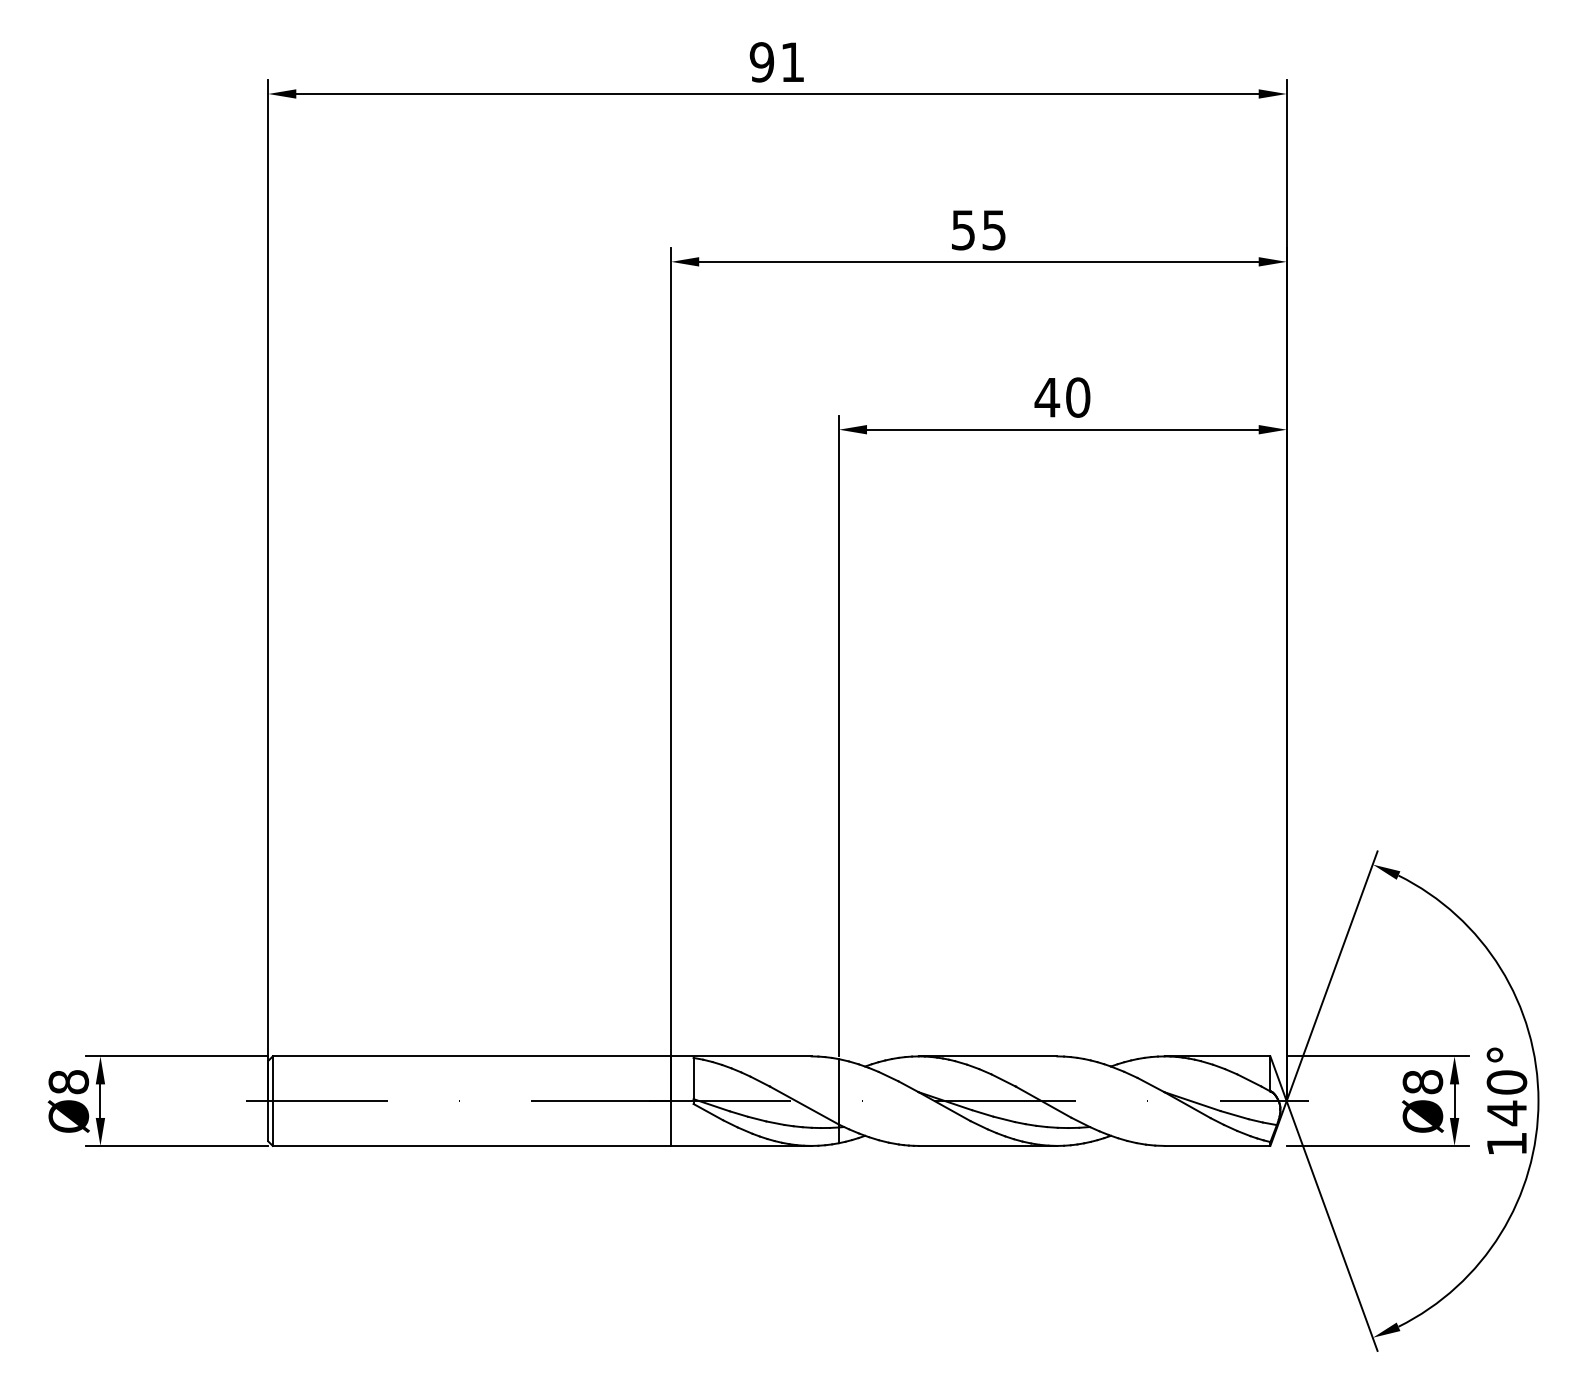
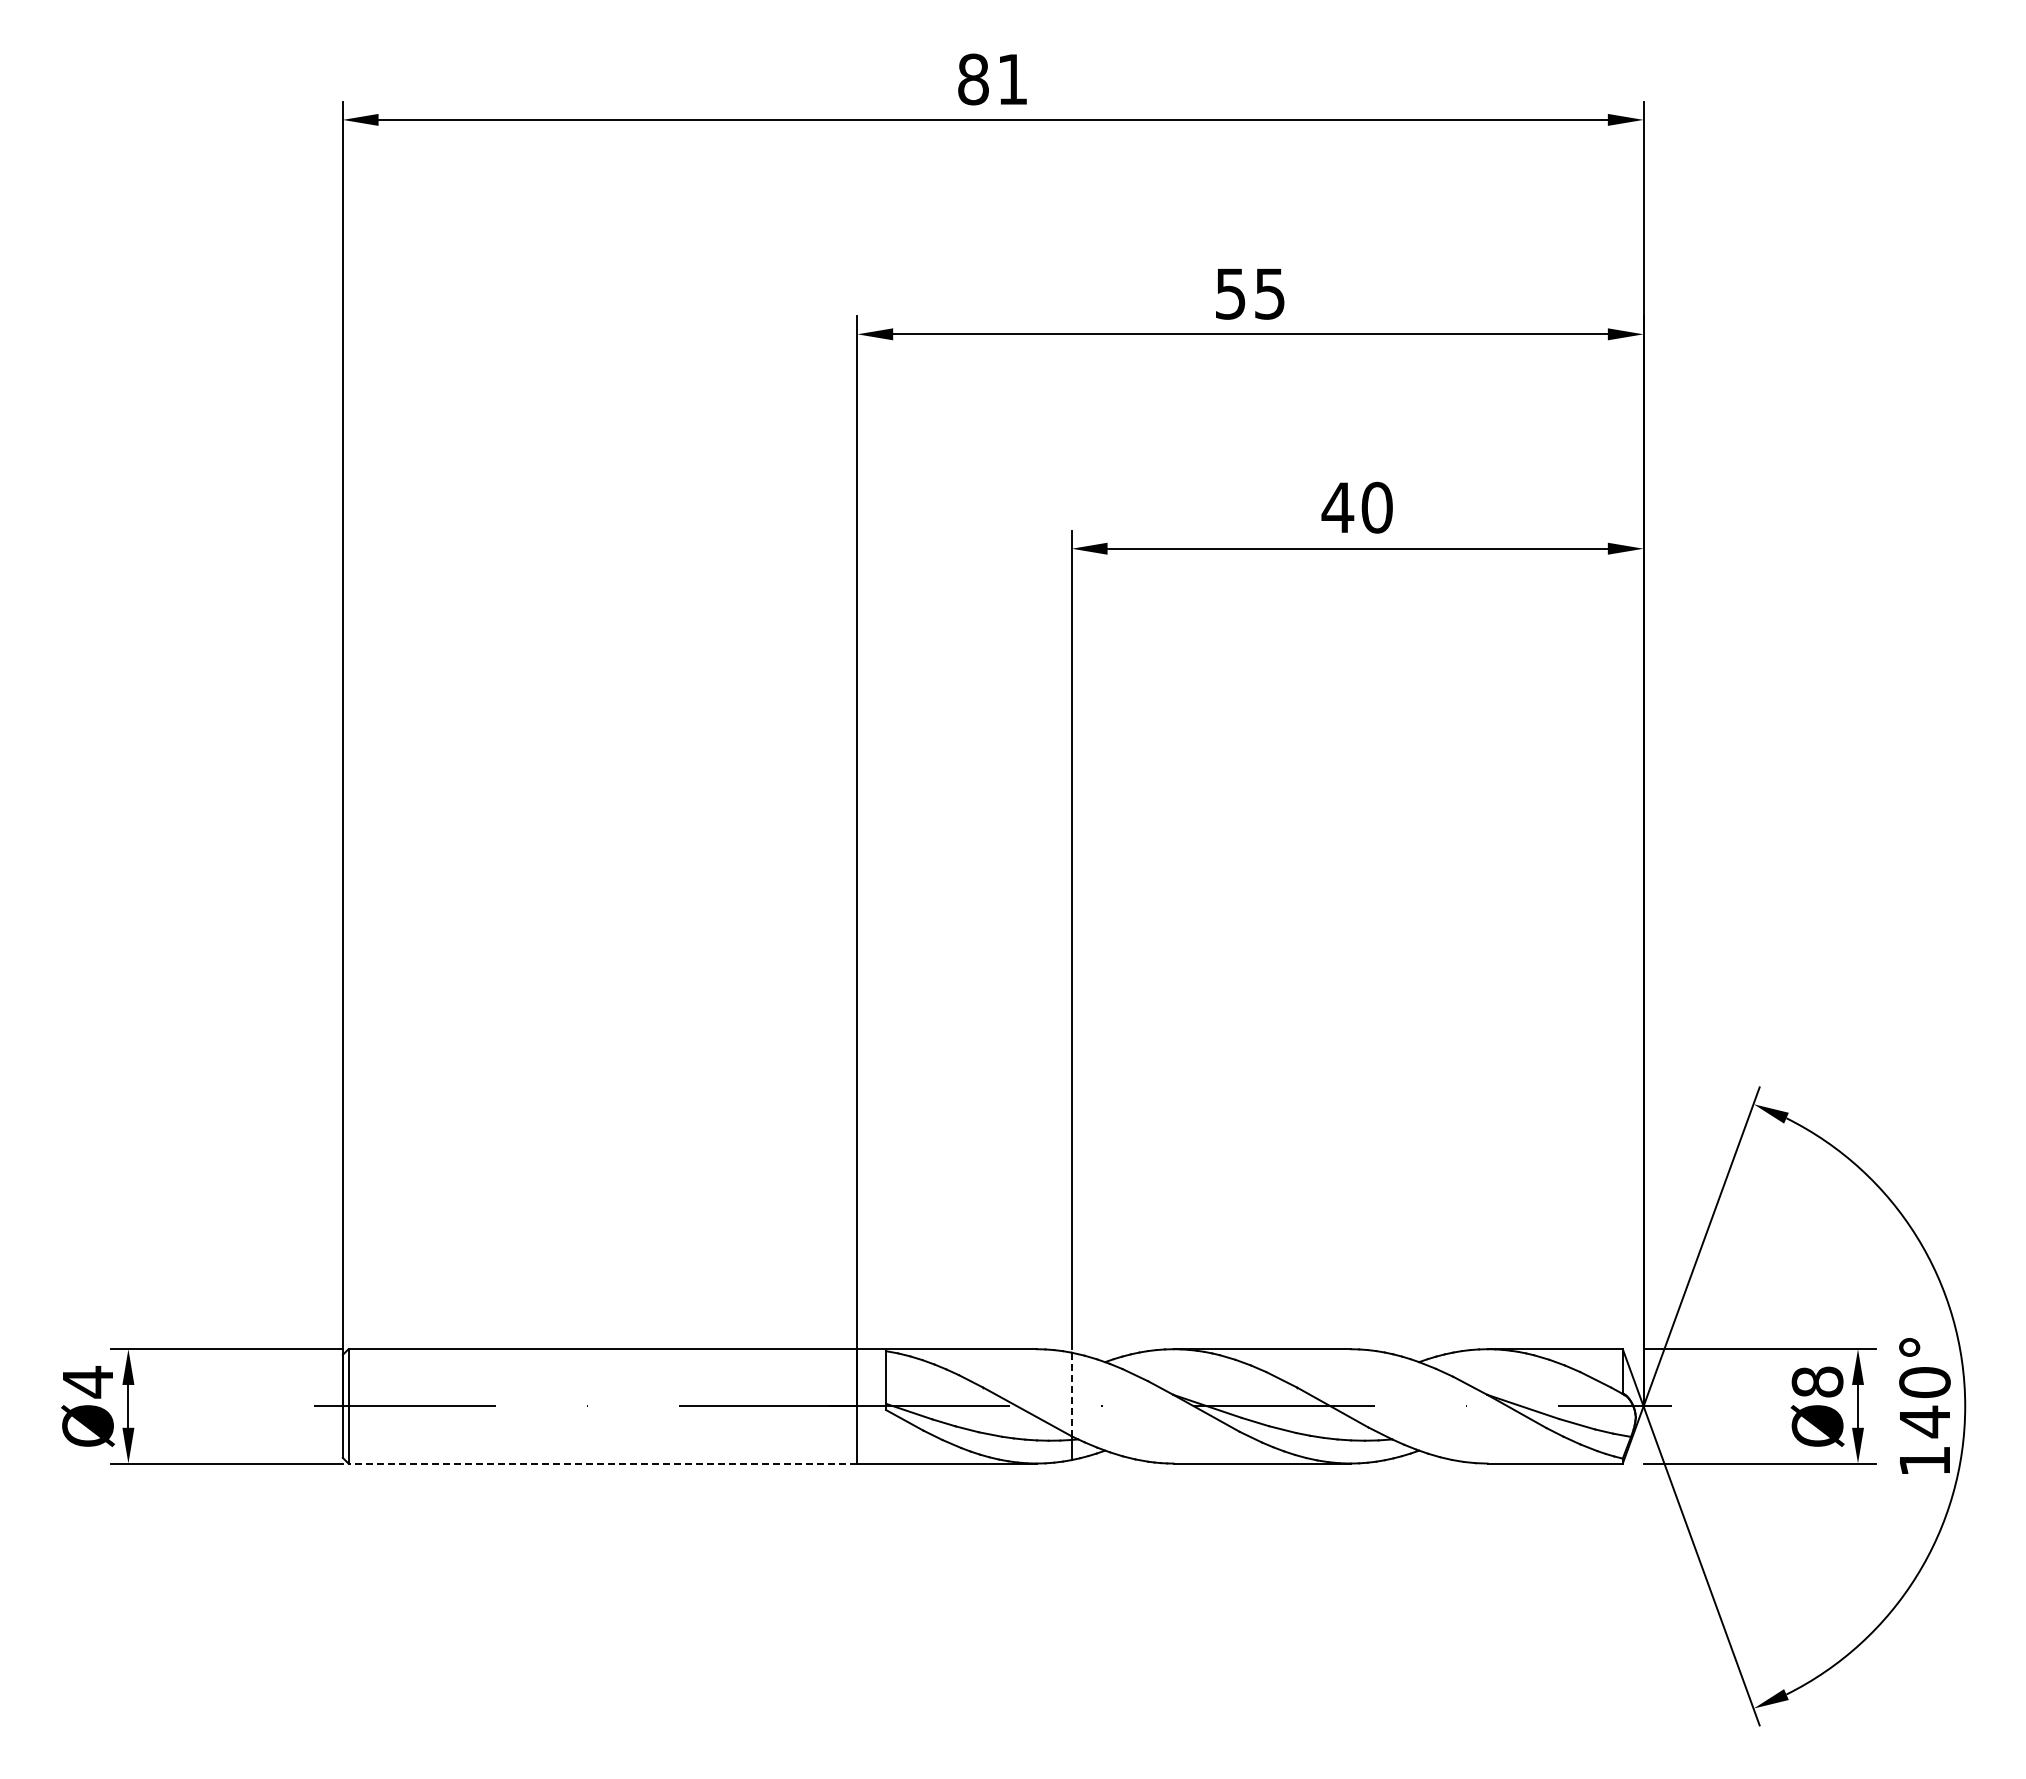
text: (761, 62) -> (972, 79), 91 -> 81
text: (68, 1082) -> (87, 1382), Ø8 -> Ø4
line: (838, 1091) -> (1071, 1394), solid -> dashed
line: (471, 1145) -> (602, 1463), solid -> dashed

